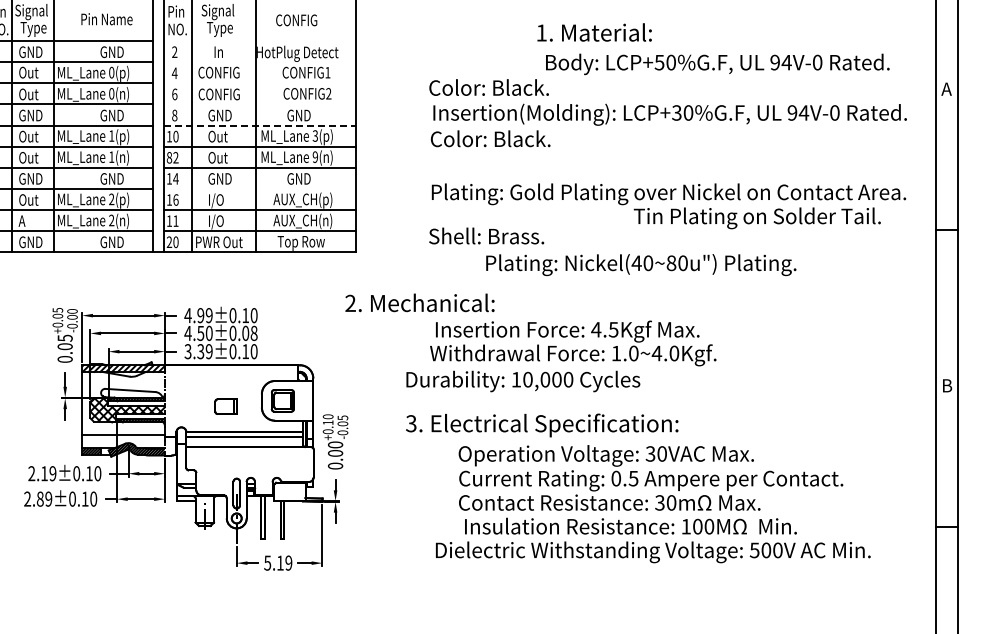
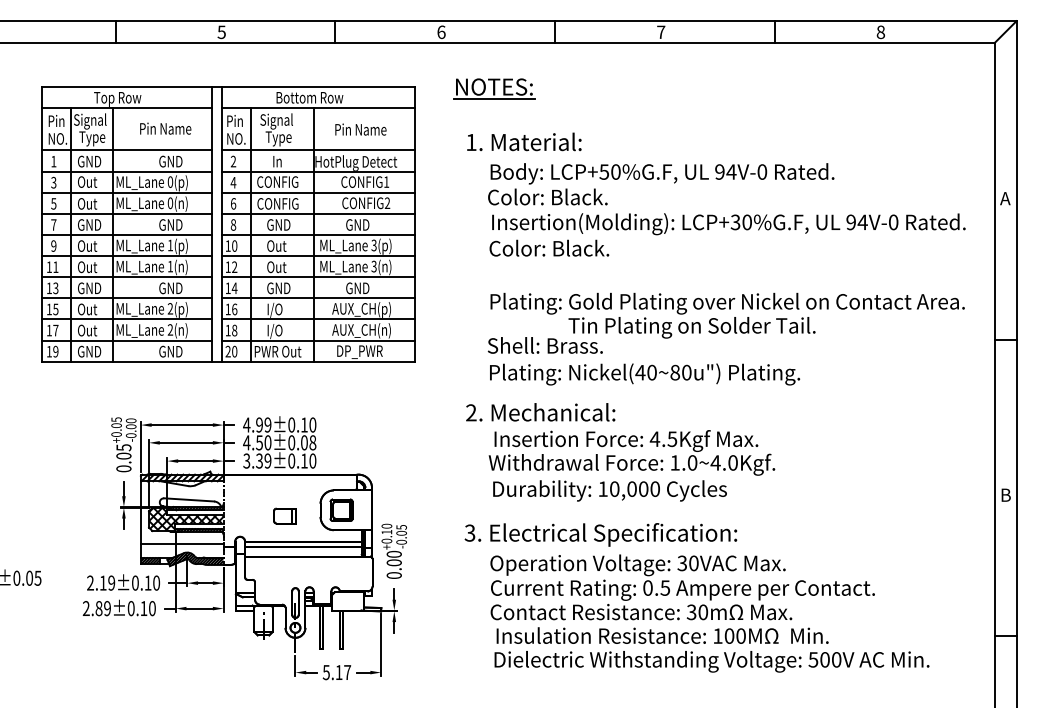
text: (301, 20) -> (360, 129), CONFIG -> Pin Name
text: (594, 32) -> (524, 141), moved
line: (259, 41) -> (318, 150), added
line: (259, 62) -> (318, 171), added
text: (717, 64) -> (662, 173), moved
line: (259, 83) -> (318, 192), added
line: (259, 104) -> (318, 213), added
line: (259, 125) -> (318, 234), dashed -> solid
text: (314, 157) -> (373, 266), 9(n) -> 3(n)
text: (168, 158) -> (227, 267), 82 -> 12
line: (259, 189) -> (318, 298), added
text: (756, 218) -> (691, 327), moved
text: (28, 221) -> (87, 330), A -> Out
text: (175, 221) -> (234, 330), 11 -> 18
text: (300, 243) -> (359, 352), Top Row -> DP_PWR
text: (641, 265) -> (645, 374), moved
text: (419, 303) -> (540, 412), moved
text: (522, 381) -> (609, 490), moved
text: (650, 489) -> (682, 598), moved
text: (288, 563) -> (347, 672), 5.19 -> 5.17

